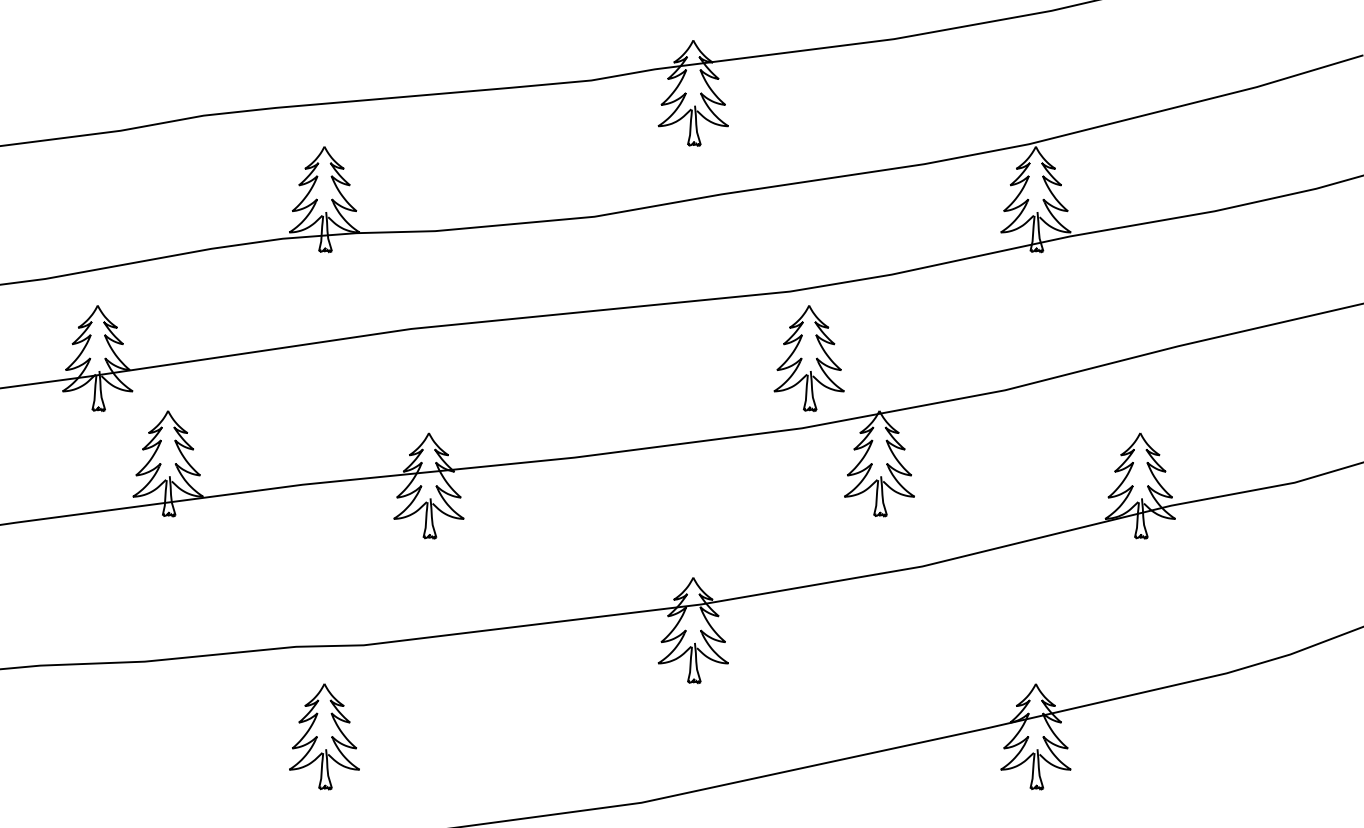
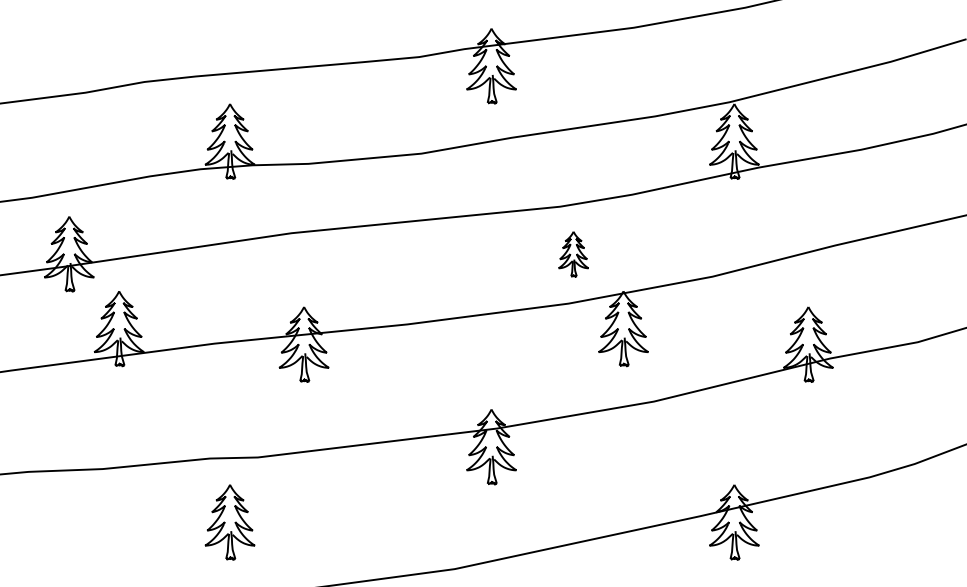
part: (808, 358) -> (573, 254), size x0.6

